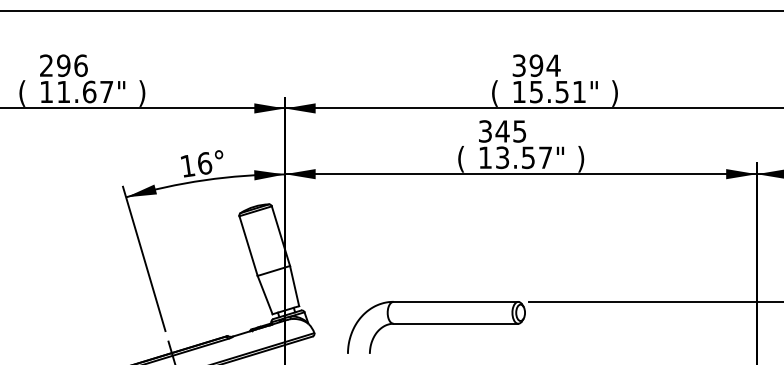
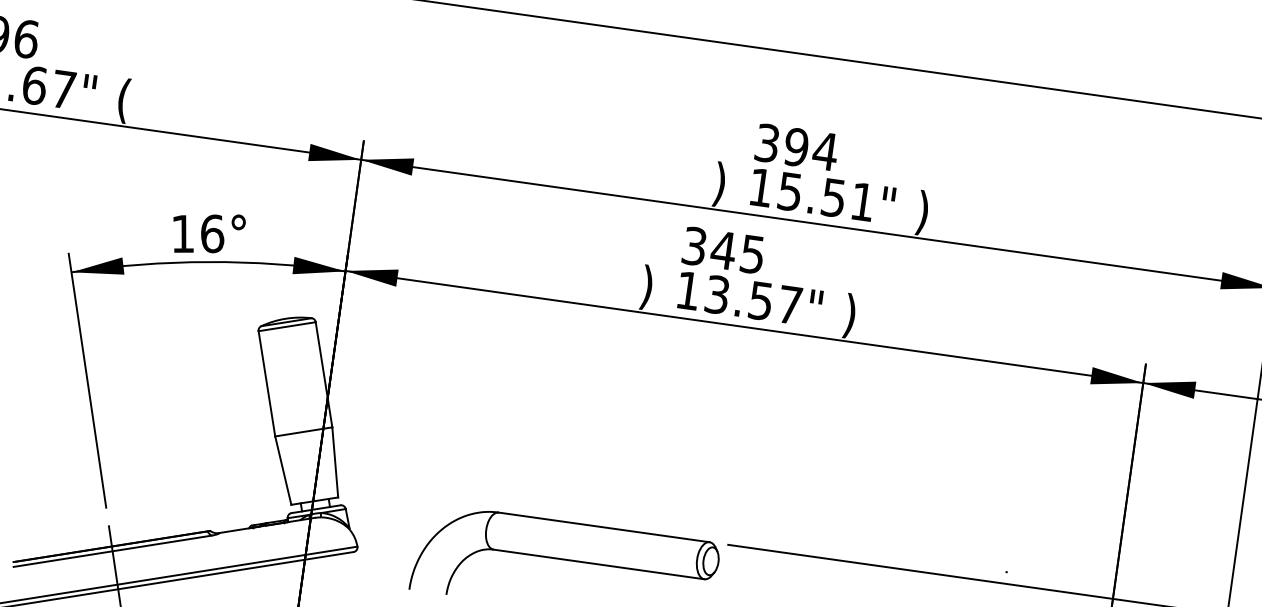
text: (142, 93) -> (123, 100), ) -> (
text: (494, 93) -> (718, 184), ( -> )
text: (460, 159) -> (645, 287), ( -> )

